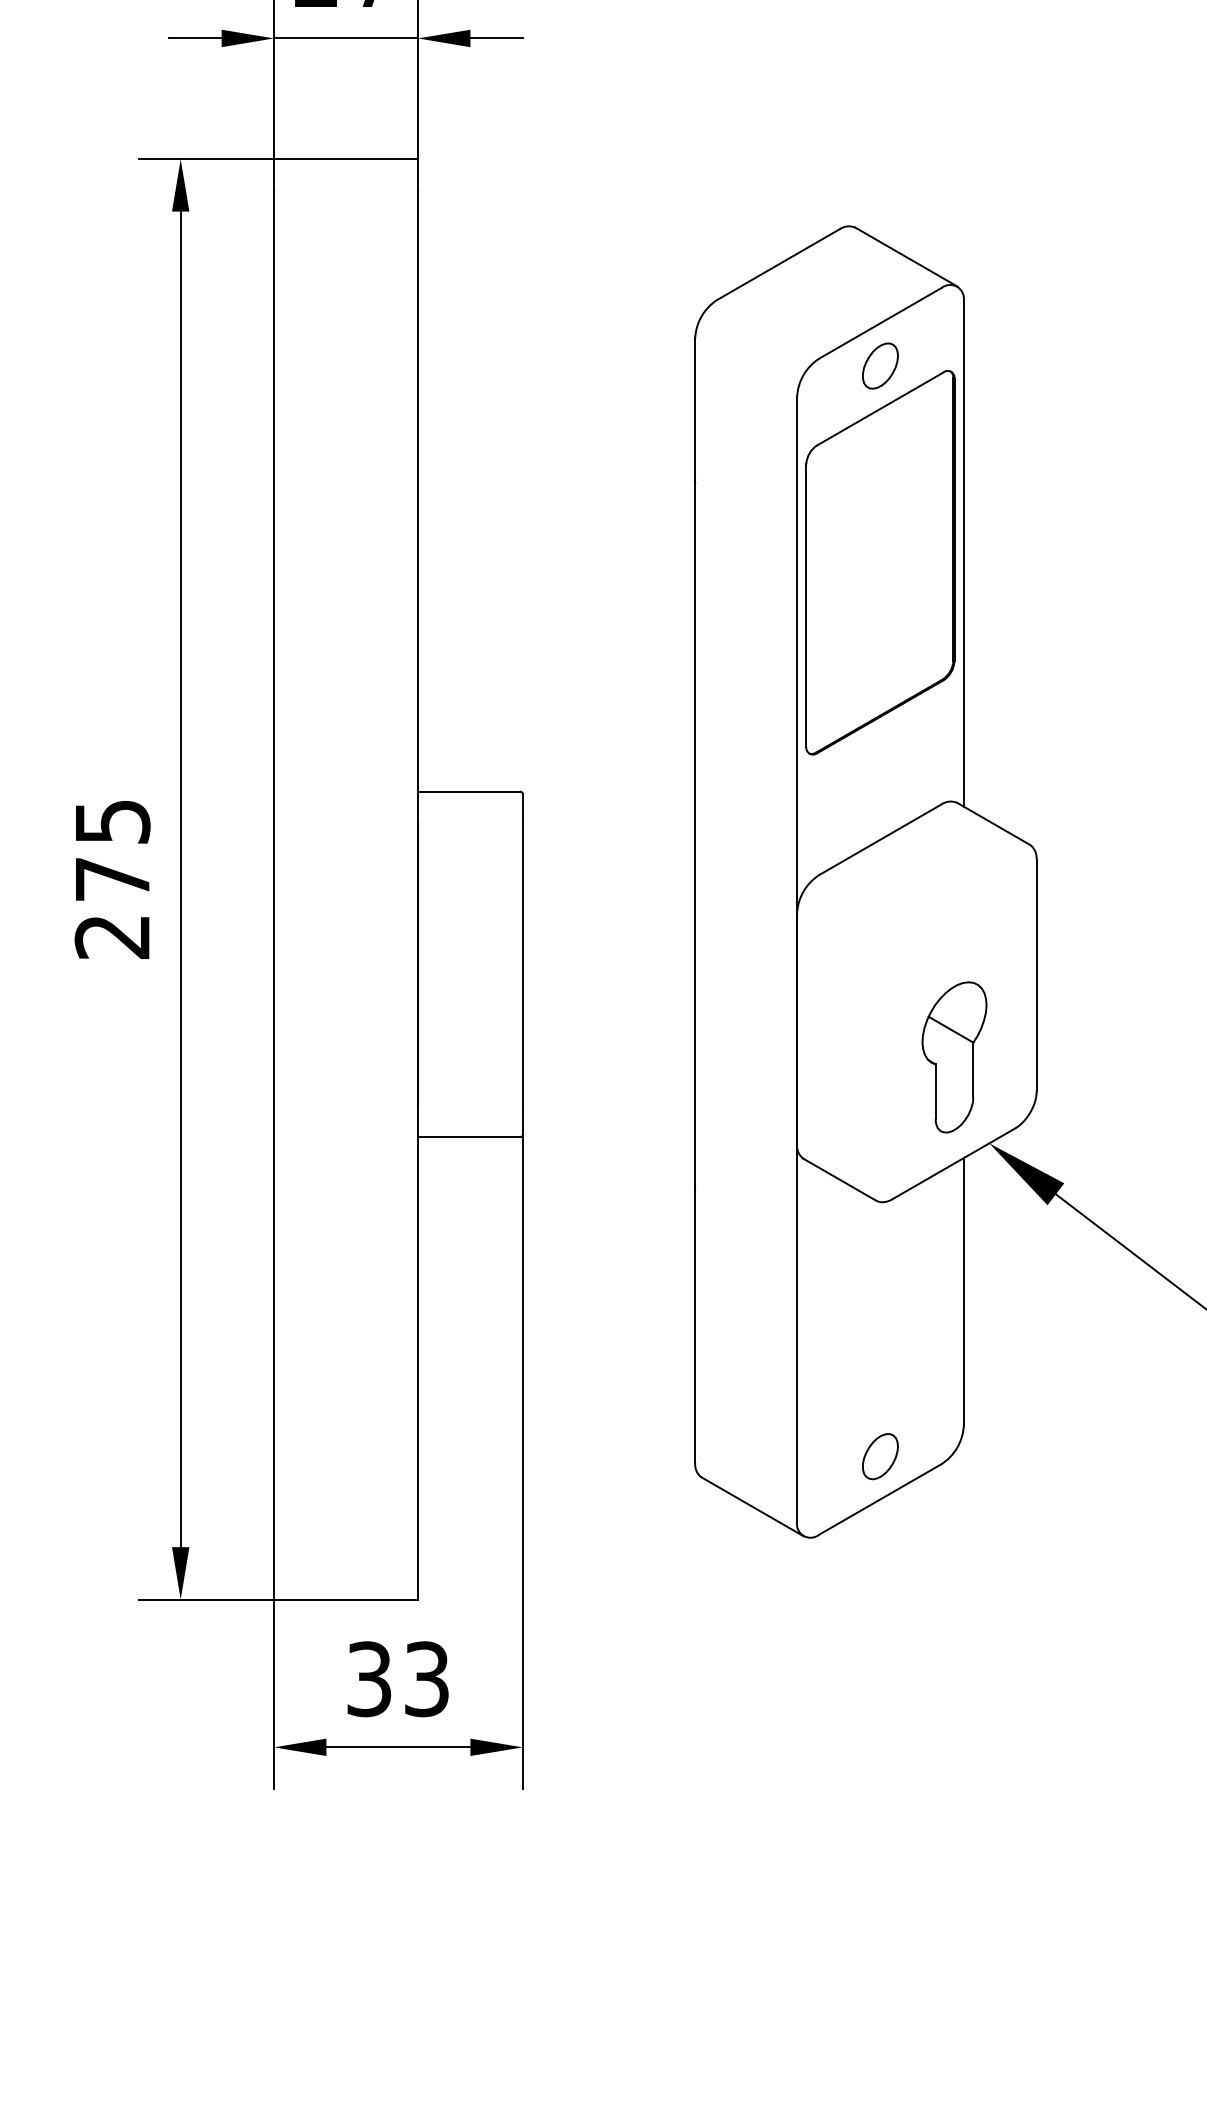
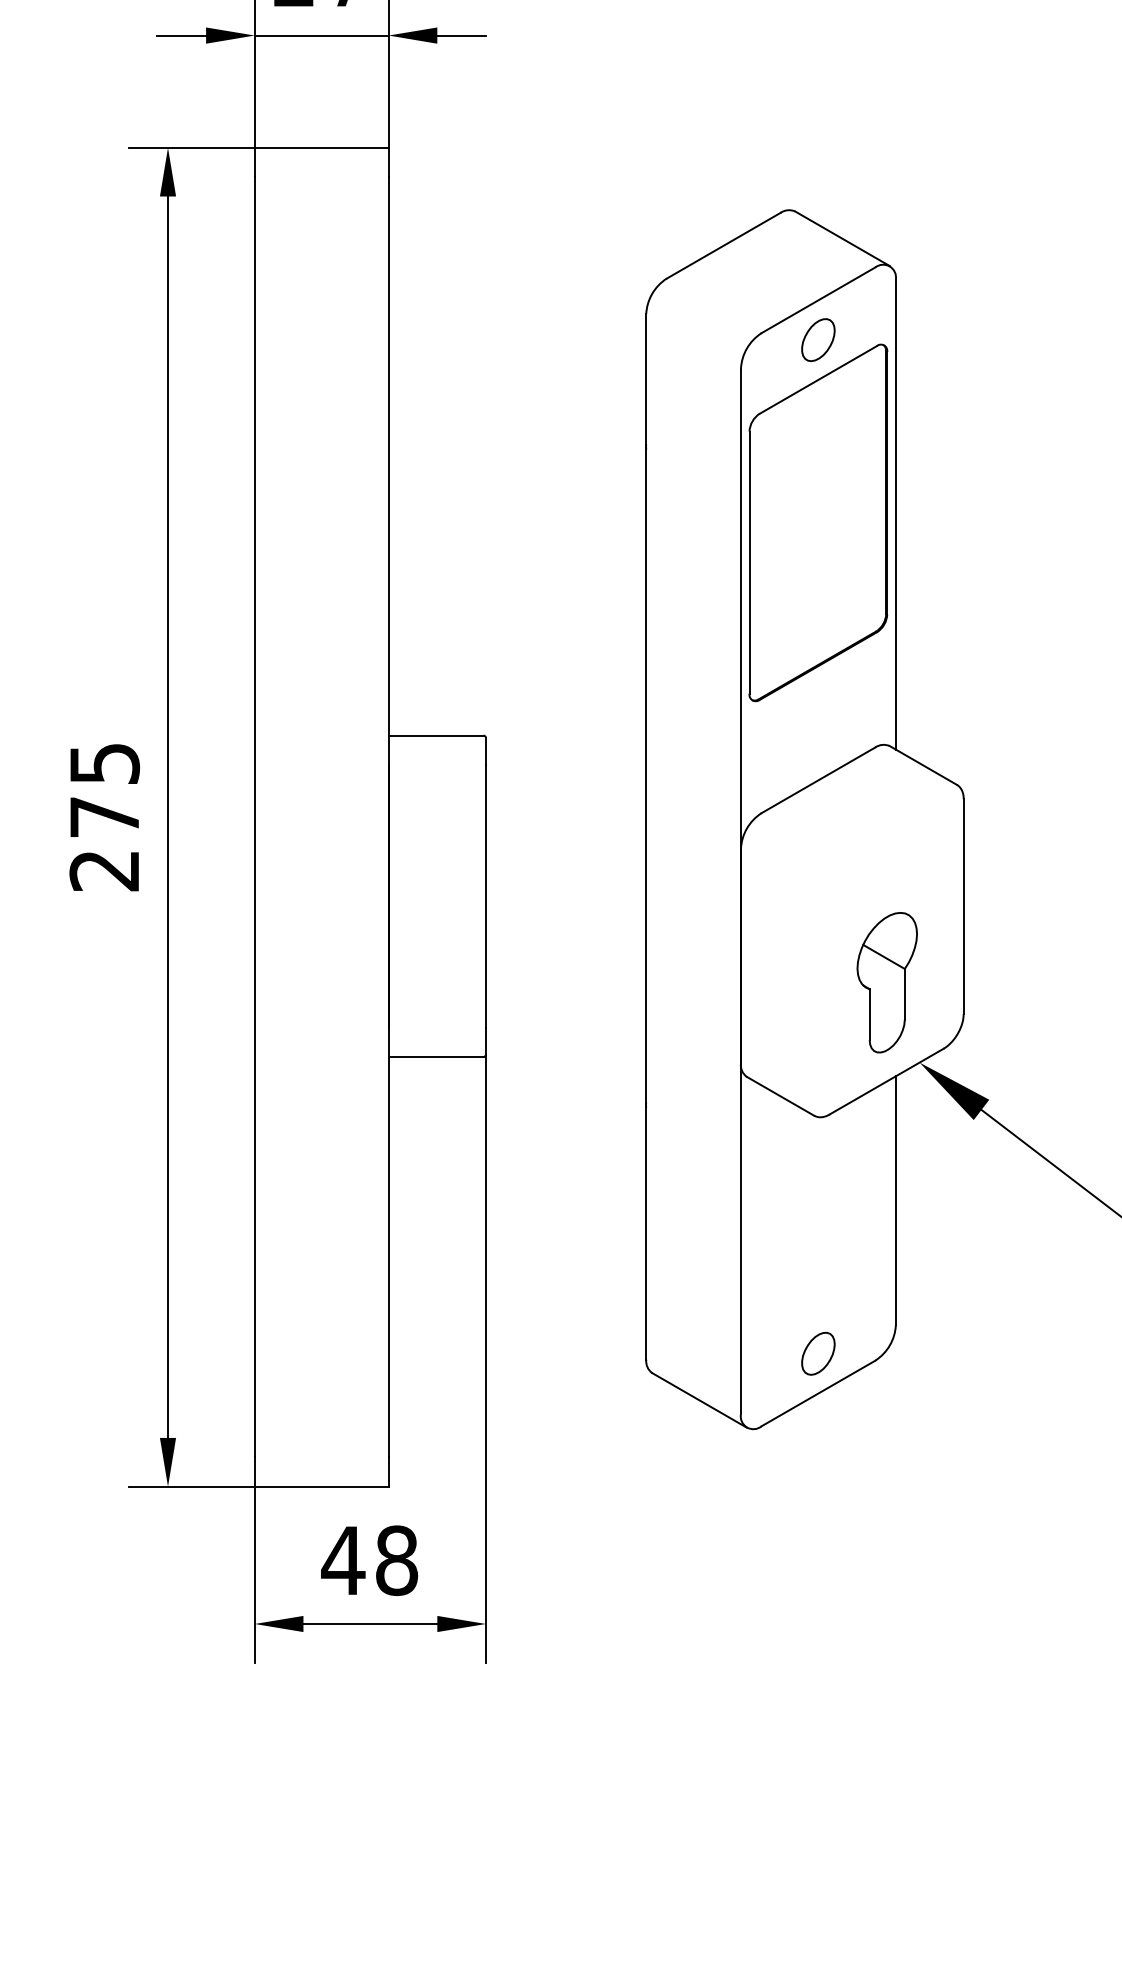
text: (397, 1679) -> (369, 1560), 33 -> 48

